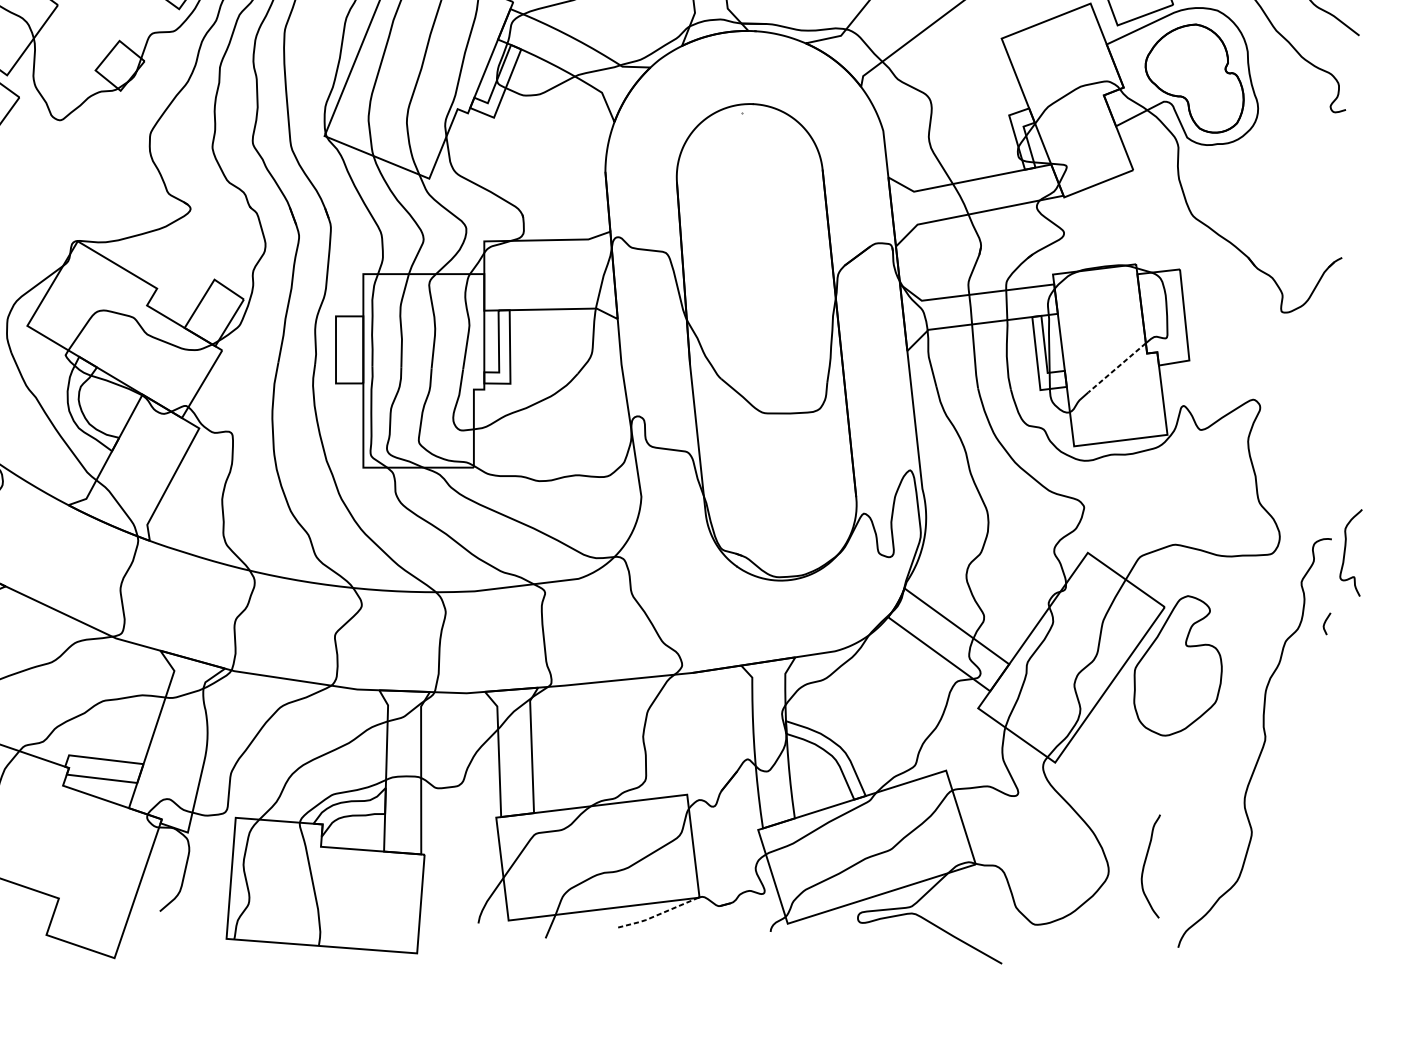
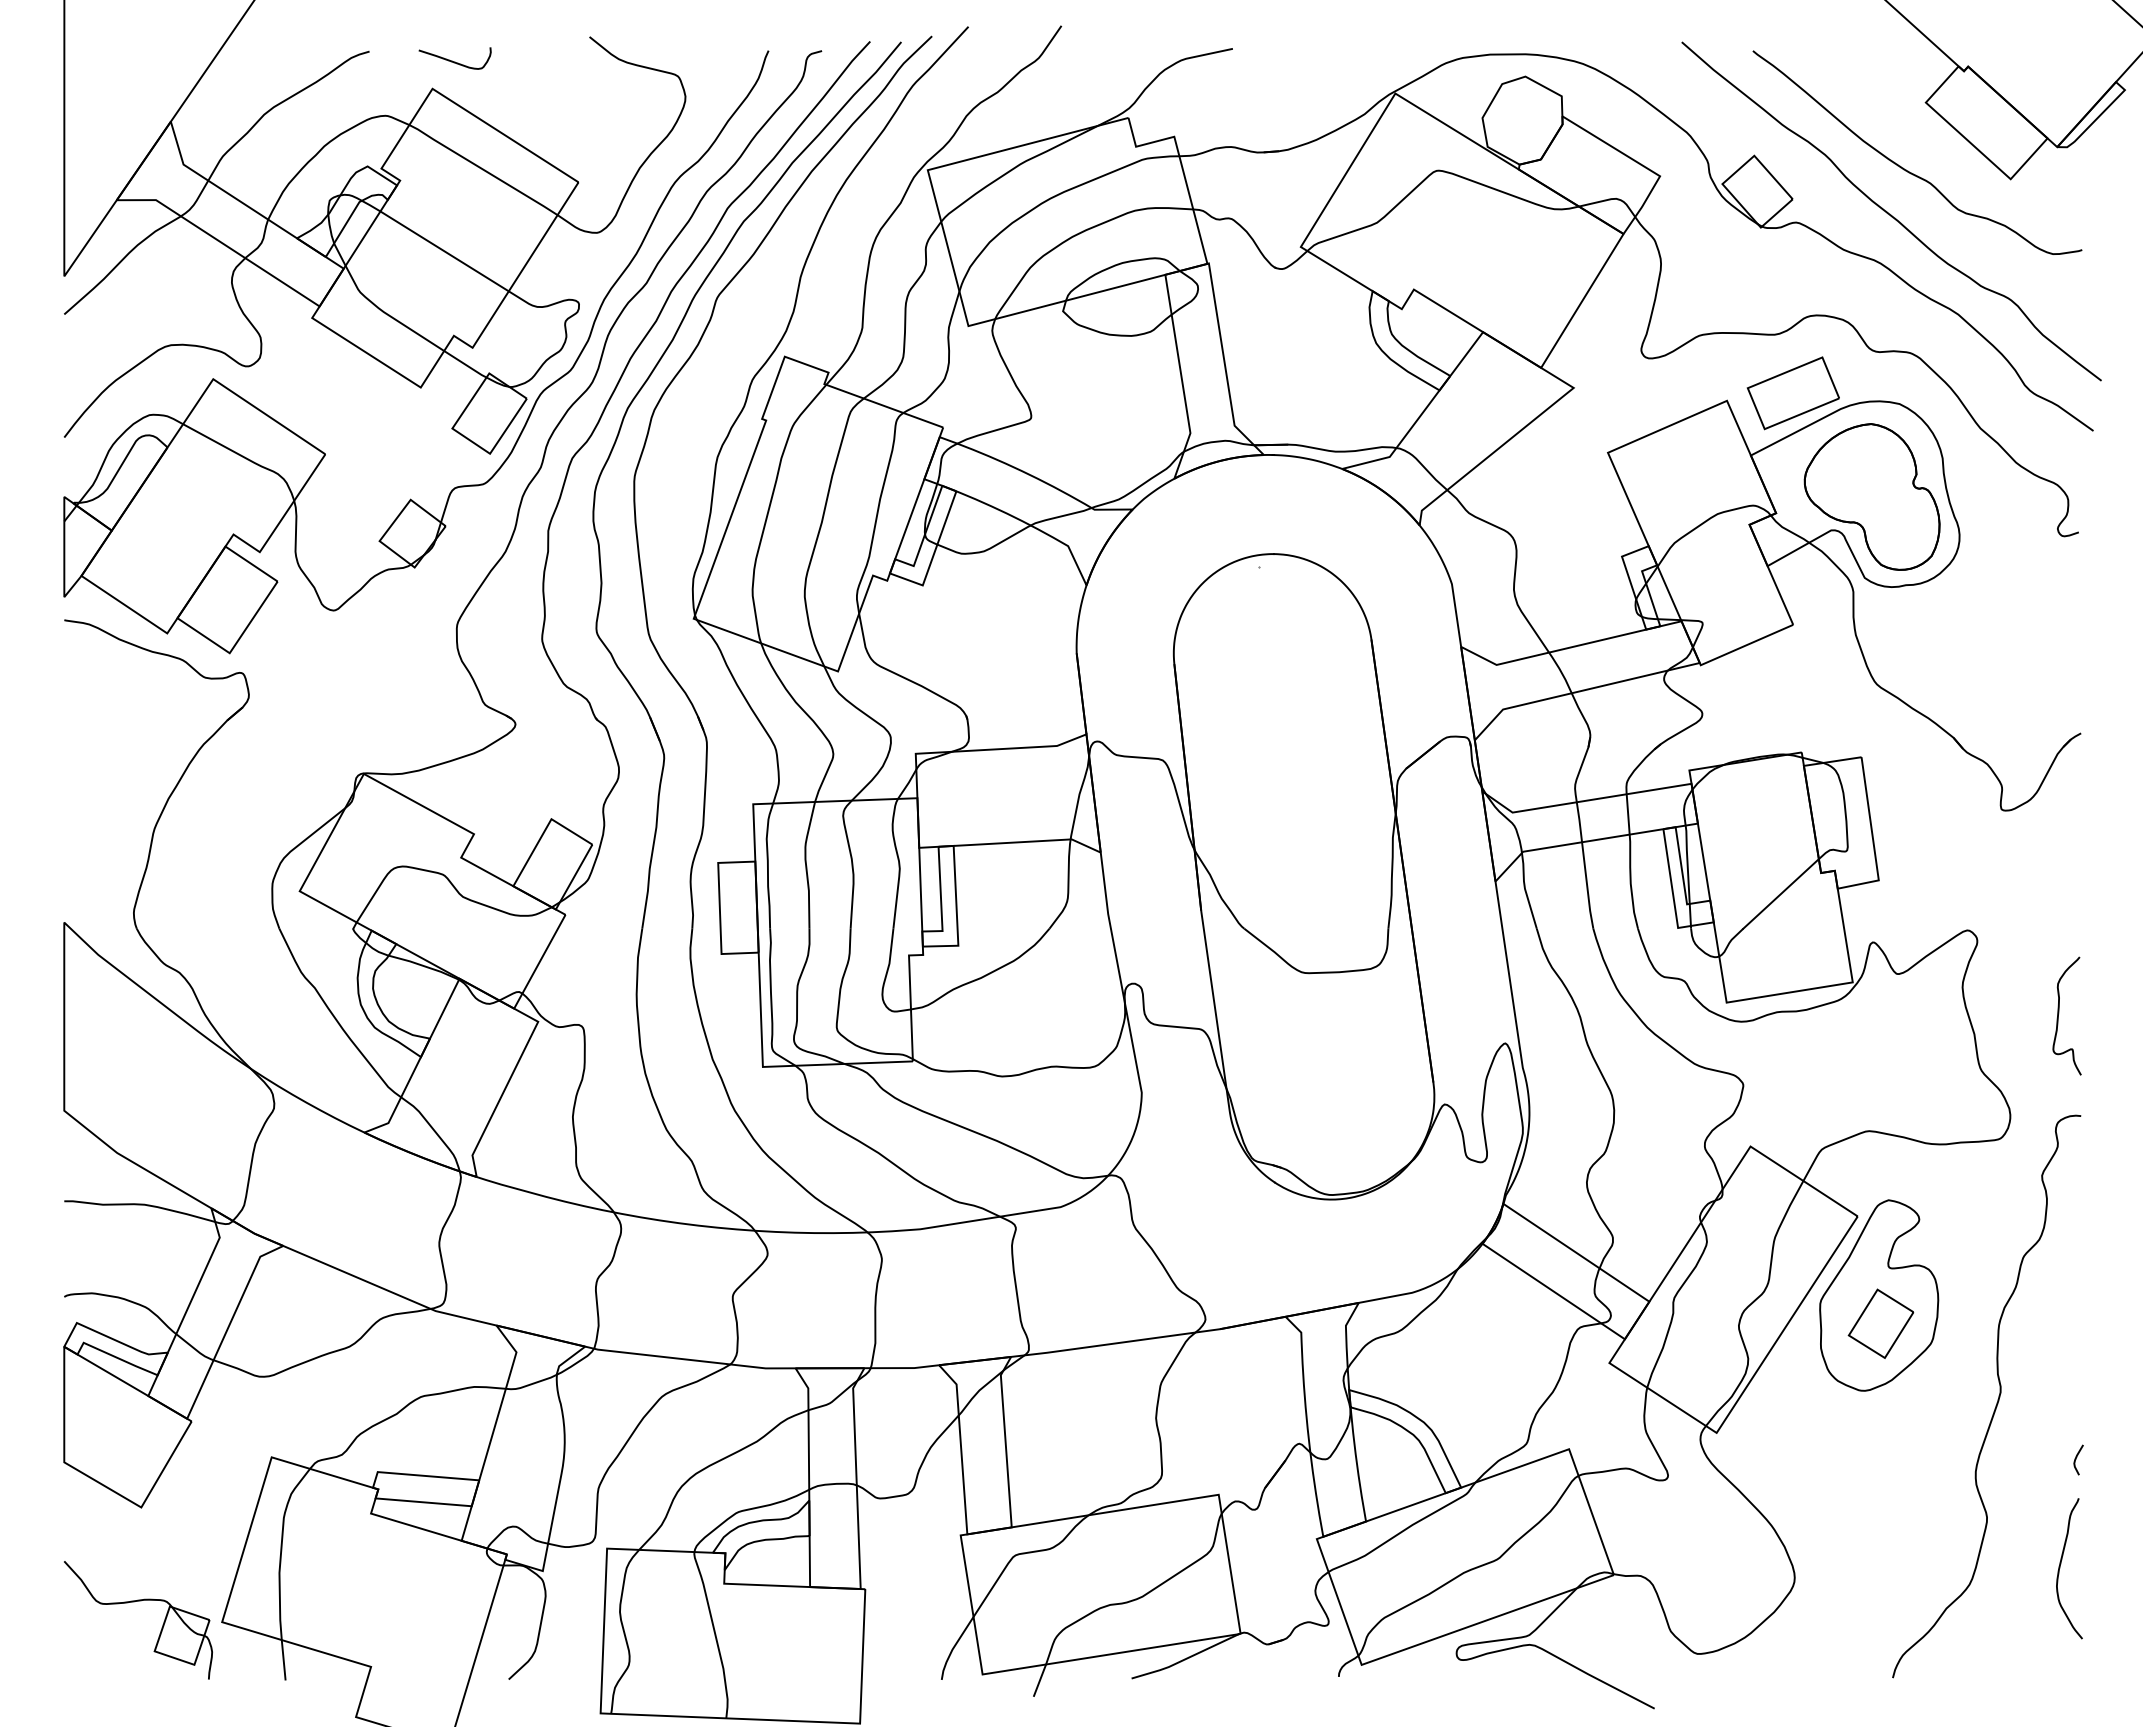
line: (1116, 368) -> (1780, 894), dashed -> solid
curve: (1345, 550) -> (2059, 1013), moved
curve: (1325, 623) -> (2076, 1459), moved
part: (1178, 686) -> (1880, 1323), added
curve: (1145, 862) -> (2061, 1564), moved
line: (658, 915) -> (1185, 1659), dashed -> solid

